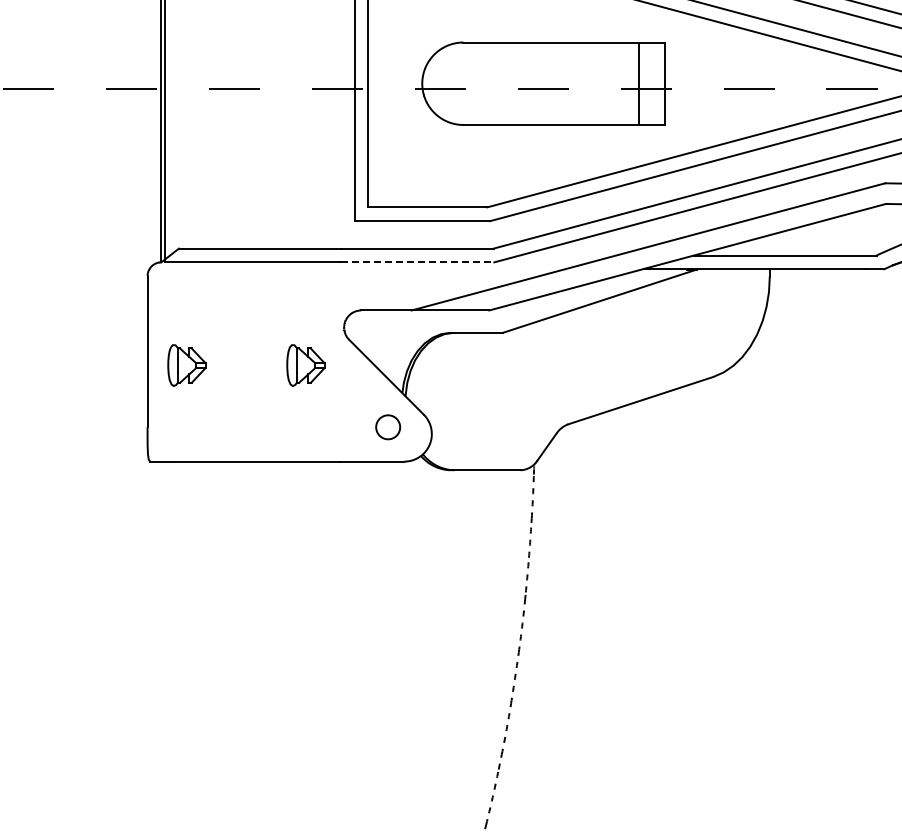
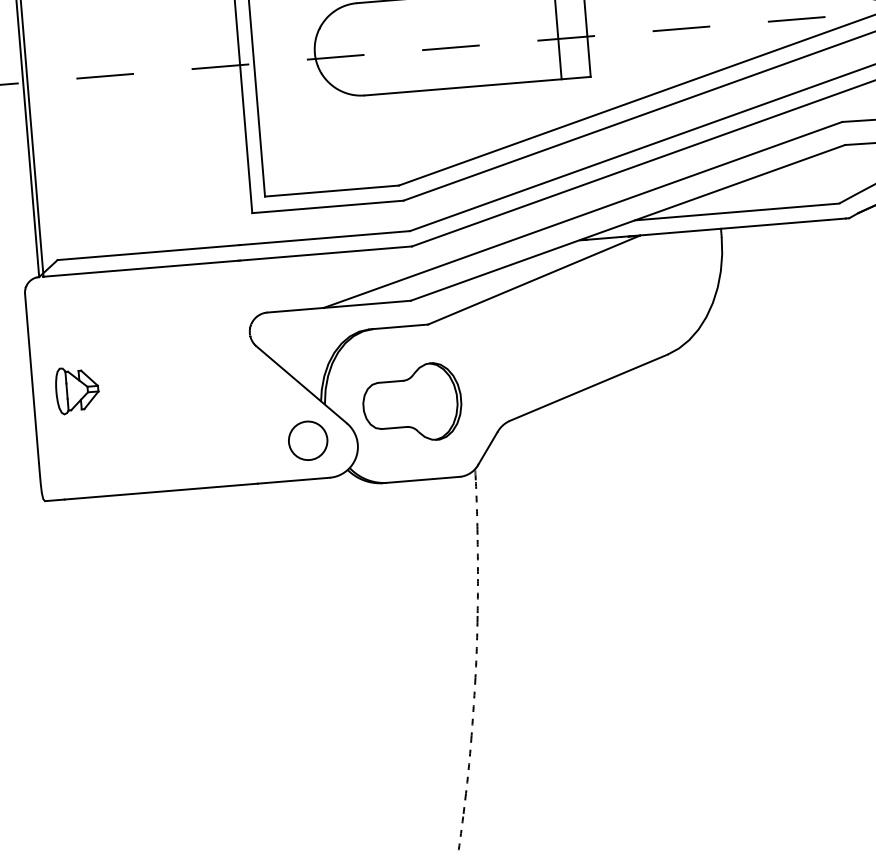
line: (417, 262) -> (325, 253), dashed -> solid
part: (305, 365) -> (210, 379), removed
part: (482, 401) -> (411, 403), added
circle: (388, 427) -> (308, 441), size x1.43

